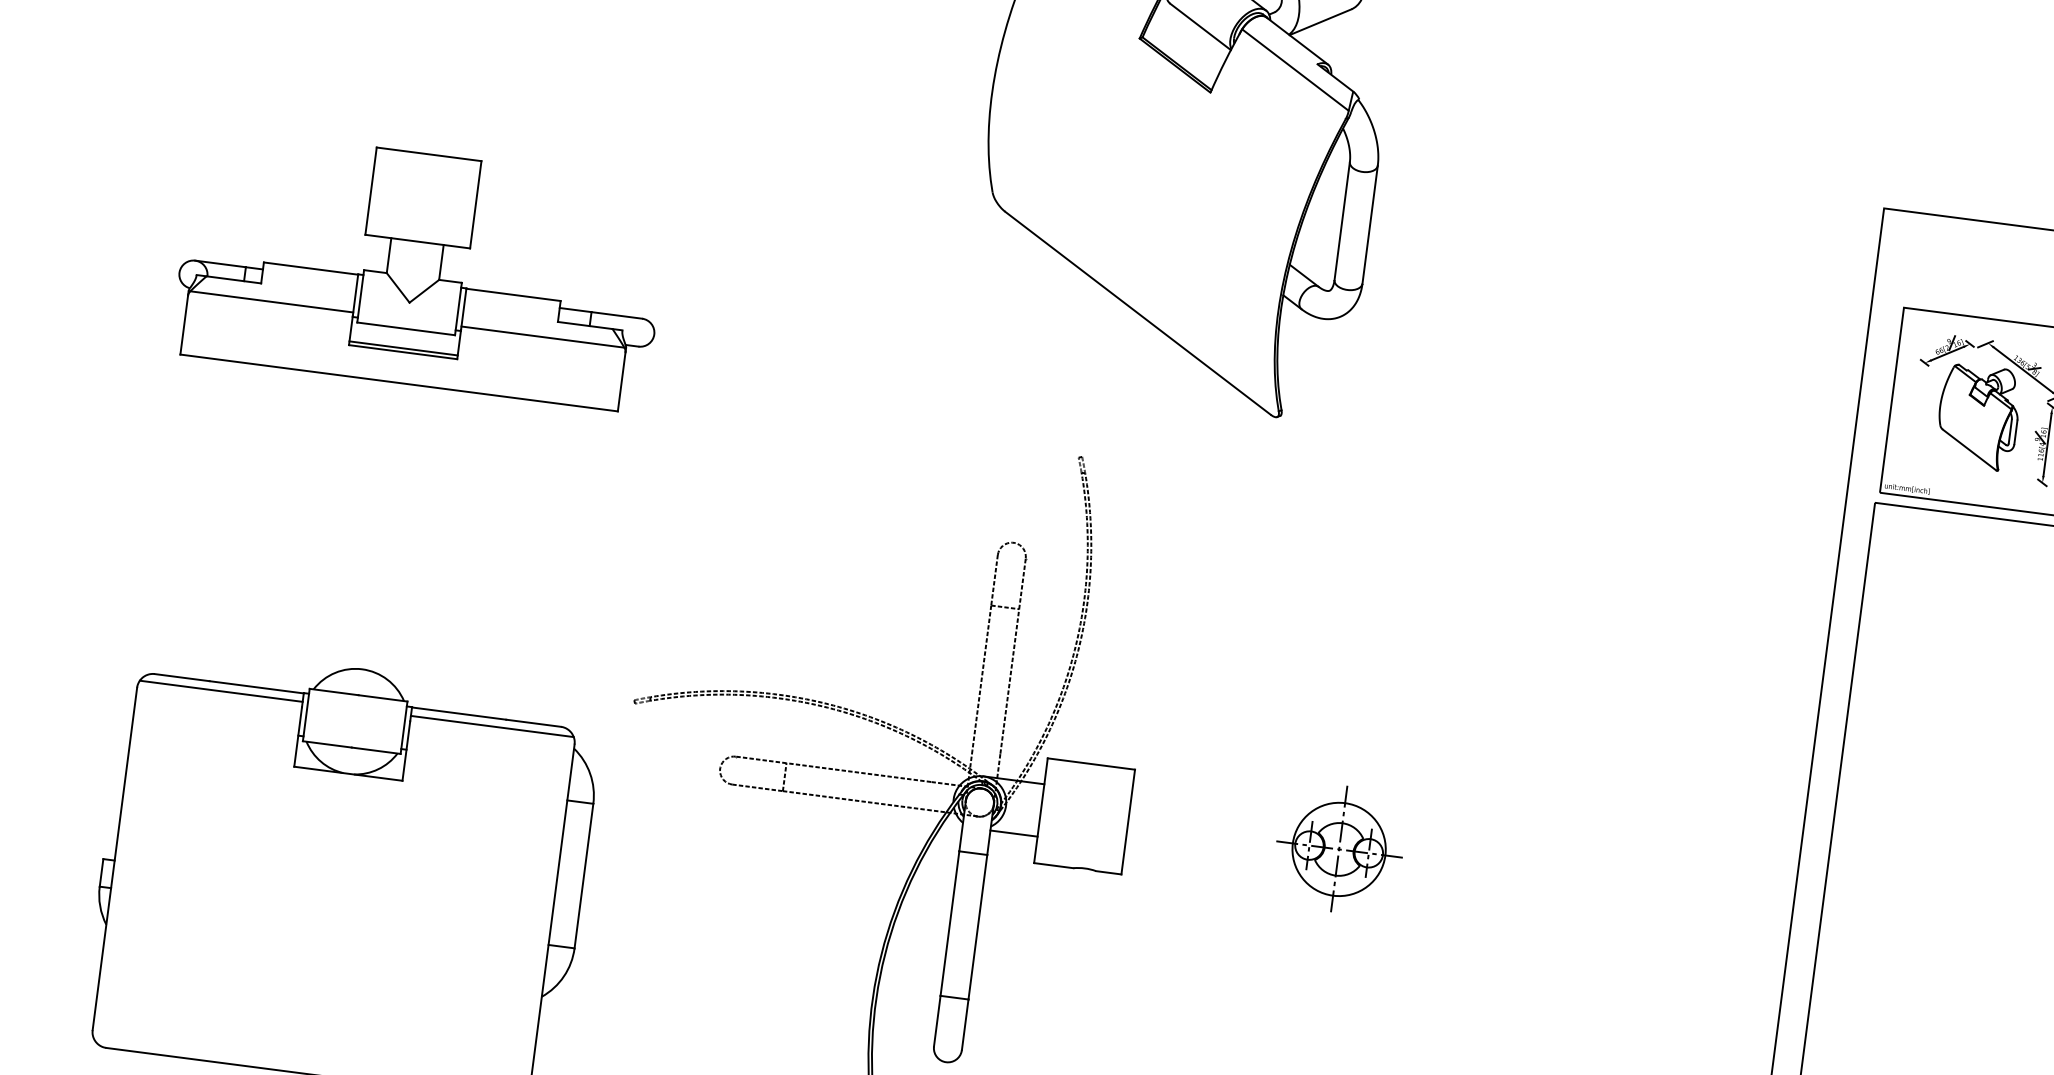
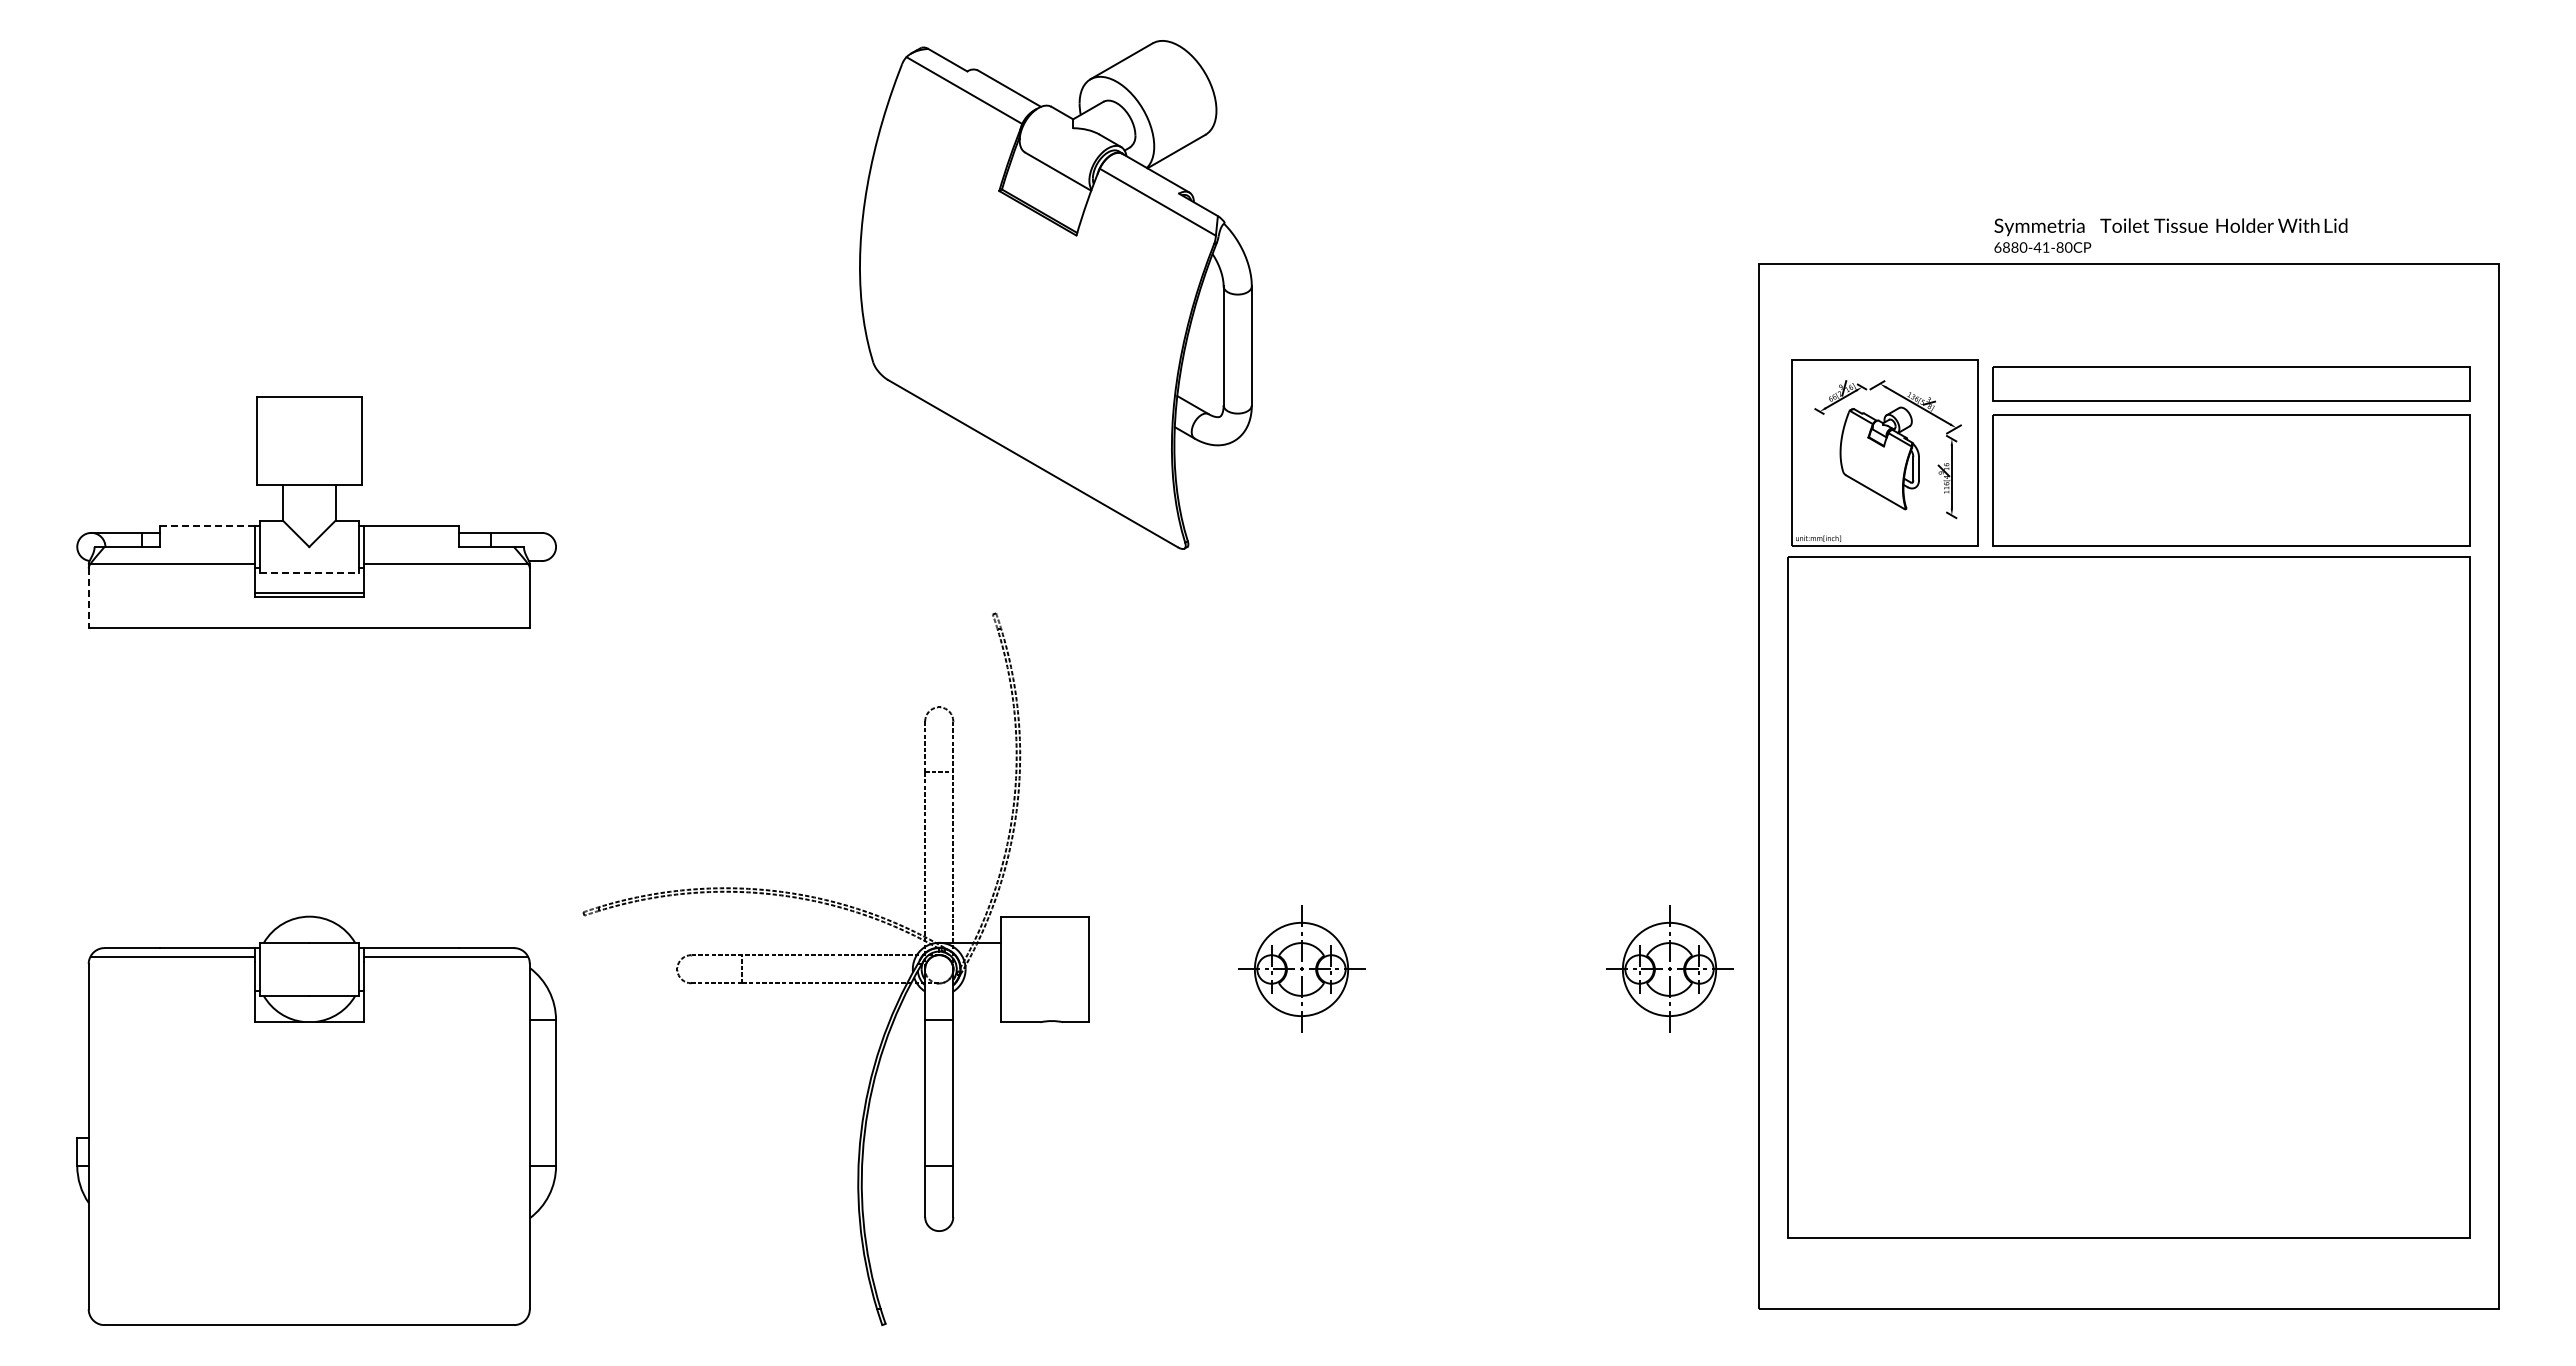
line: (311, 268) -> (207, 525), solid -> dashed
line: (183, 325) -> (88, 598), solid -> dashed
line: (406, 328) -> (309, 573), solid -> dashed
line: (1013, 833) -> (976, 995), removed
part: (1704, 895) -> (1669, 968), added

